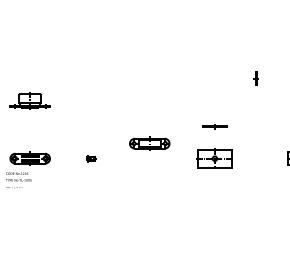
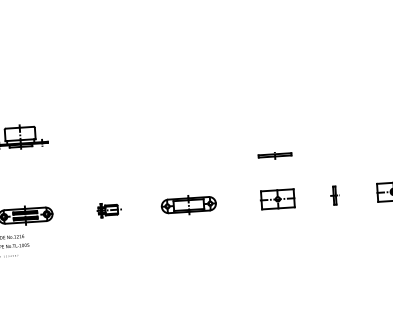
part: (255, 78) -> (333, 195), moved
part: (149, 143) -> (188, 204), moved
part: (91, 158) -> (109, 210), size x1.67
part: (214, 158) -> (277, 199), size x0.71

